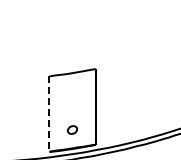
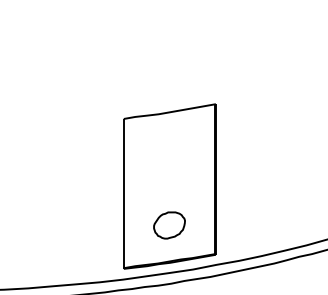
line: (49, 114) -> (123, 194), dashed -> solid
part: (72, 129) -> (169, 224), size x1.67

